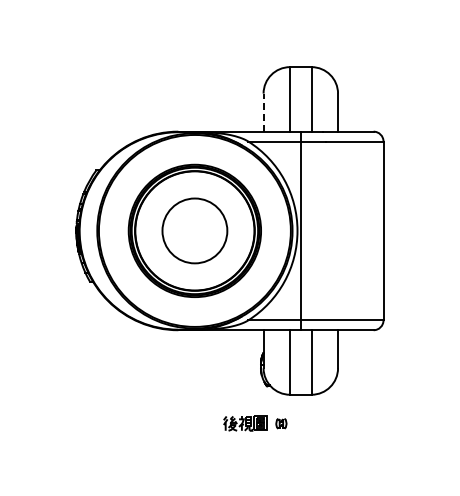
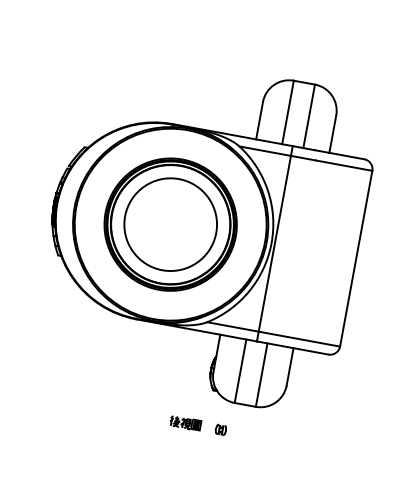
line: (263, 112) -> (259, 120), dashed -> solid
circle: (194, 230) -> (170, 224), size x1.43
part: (245, 423) -> (185, 423), size x0.71

